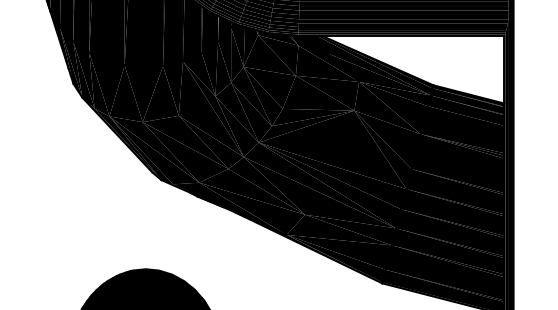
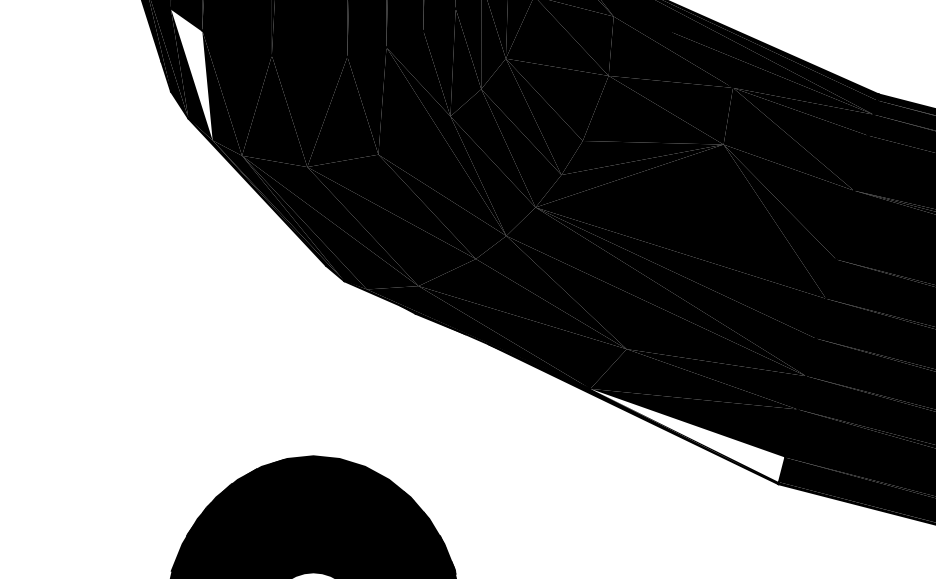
fill: (83, 74) -> (190, 73), removed
fill: (335, 258) -> (686, 435), removed

